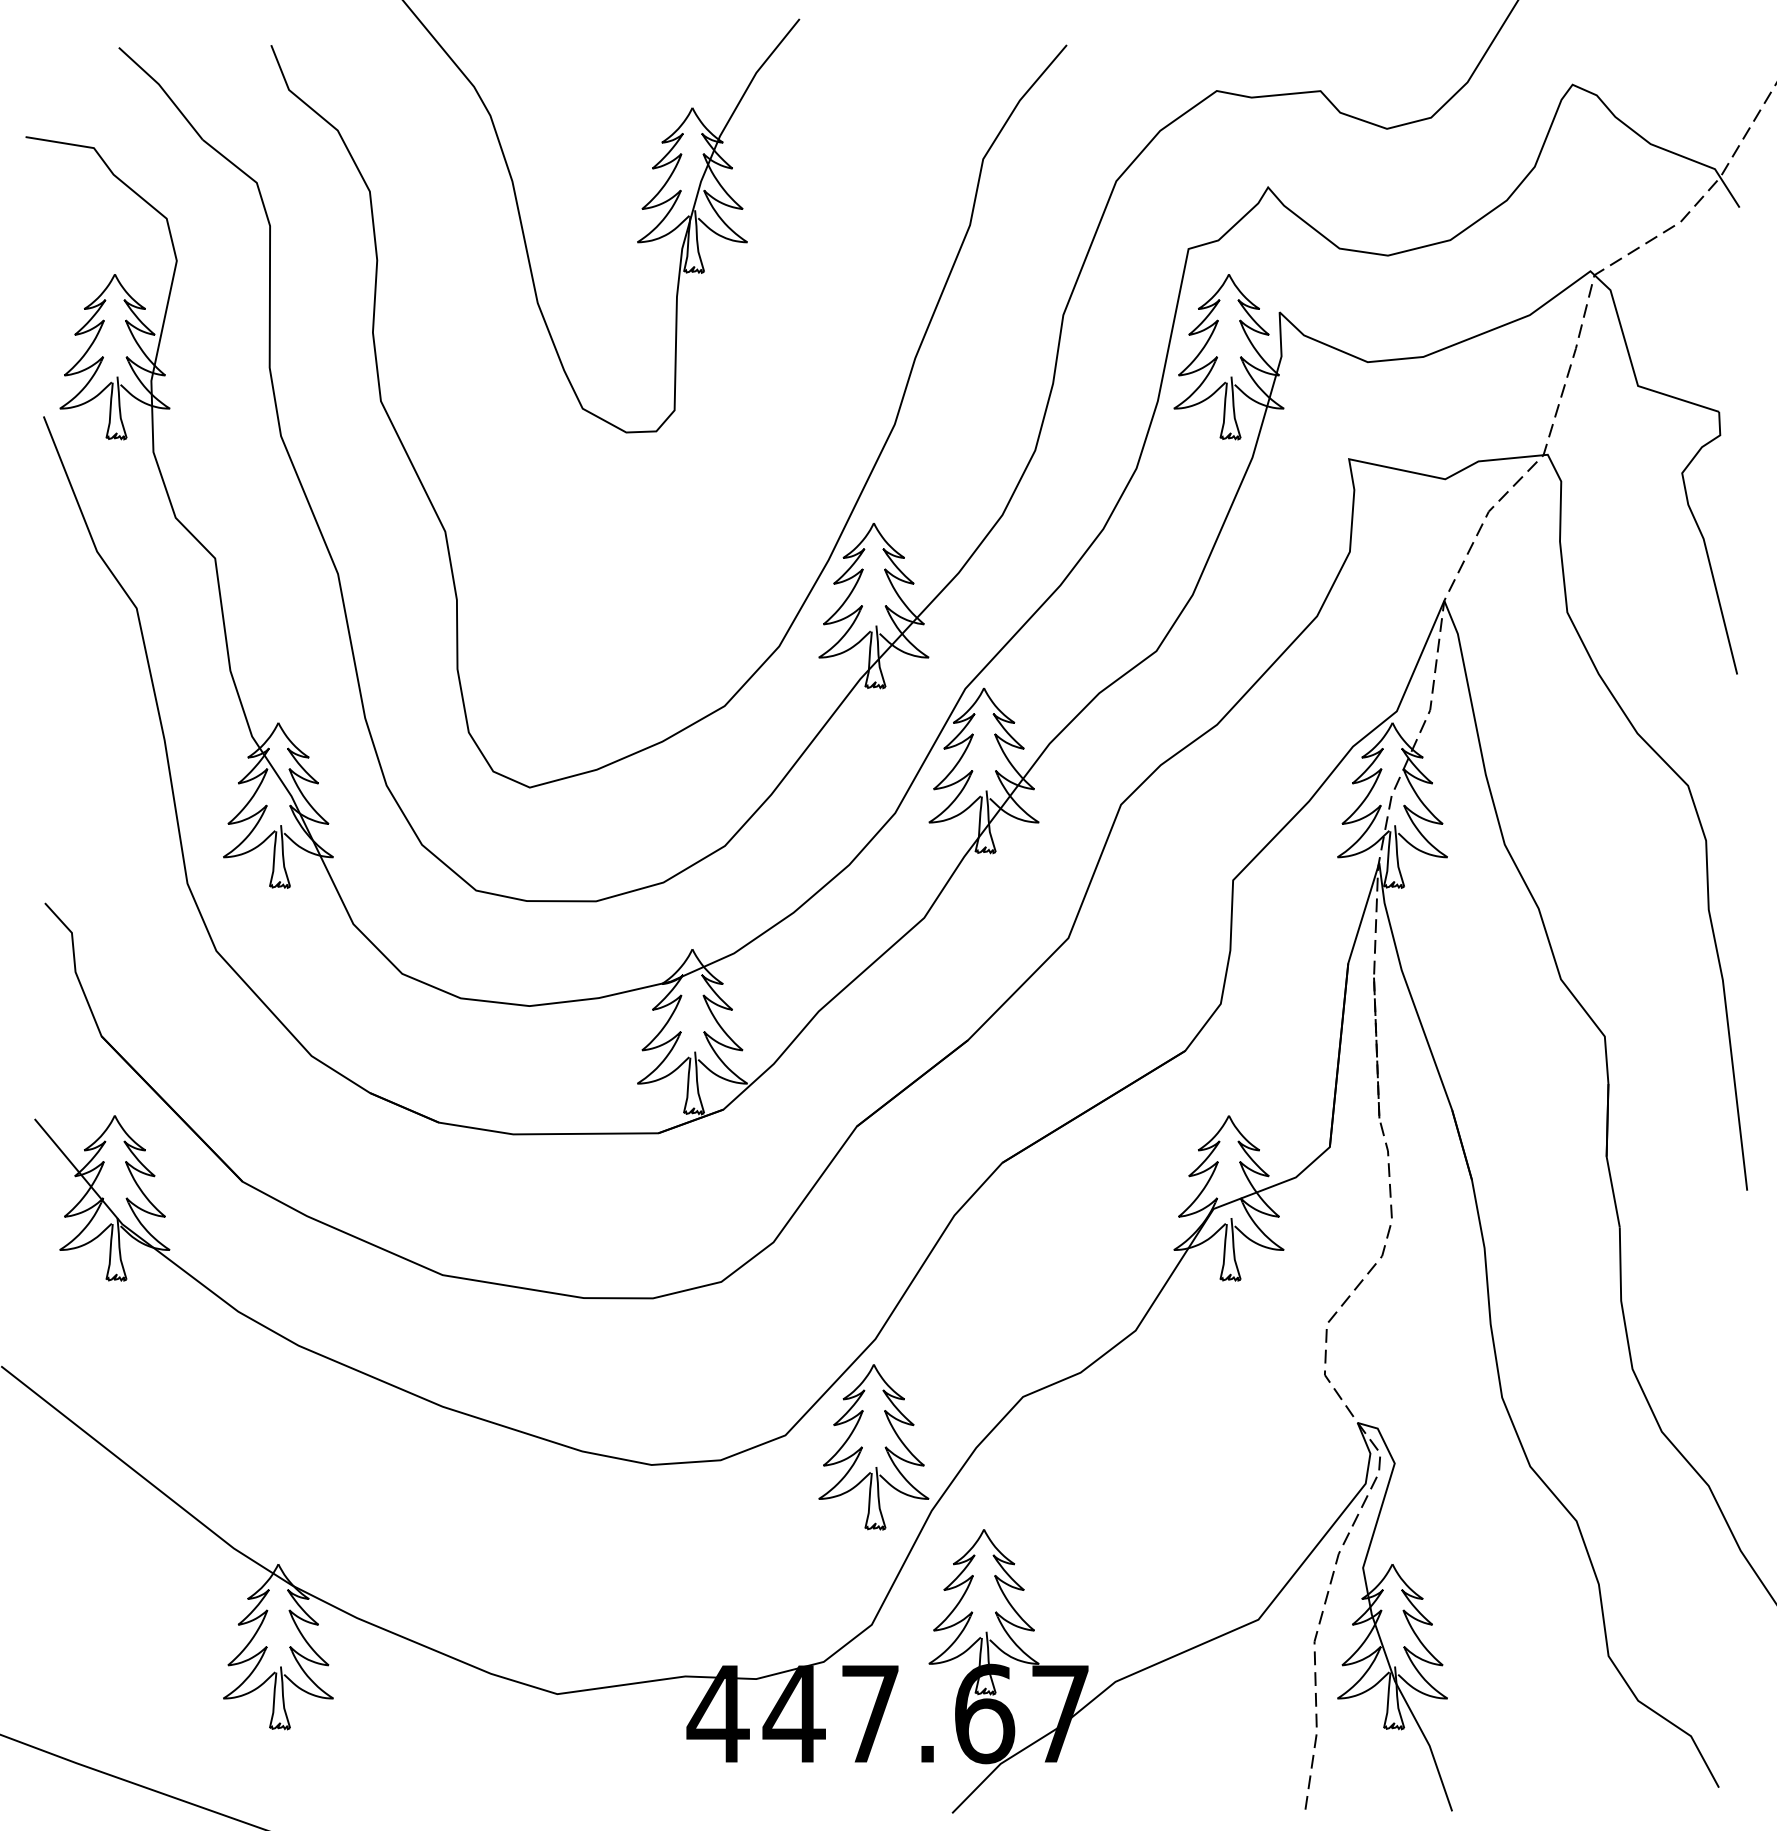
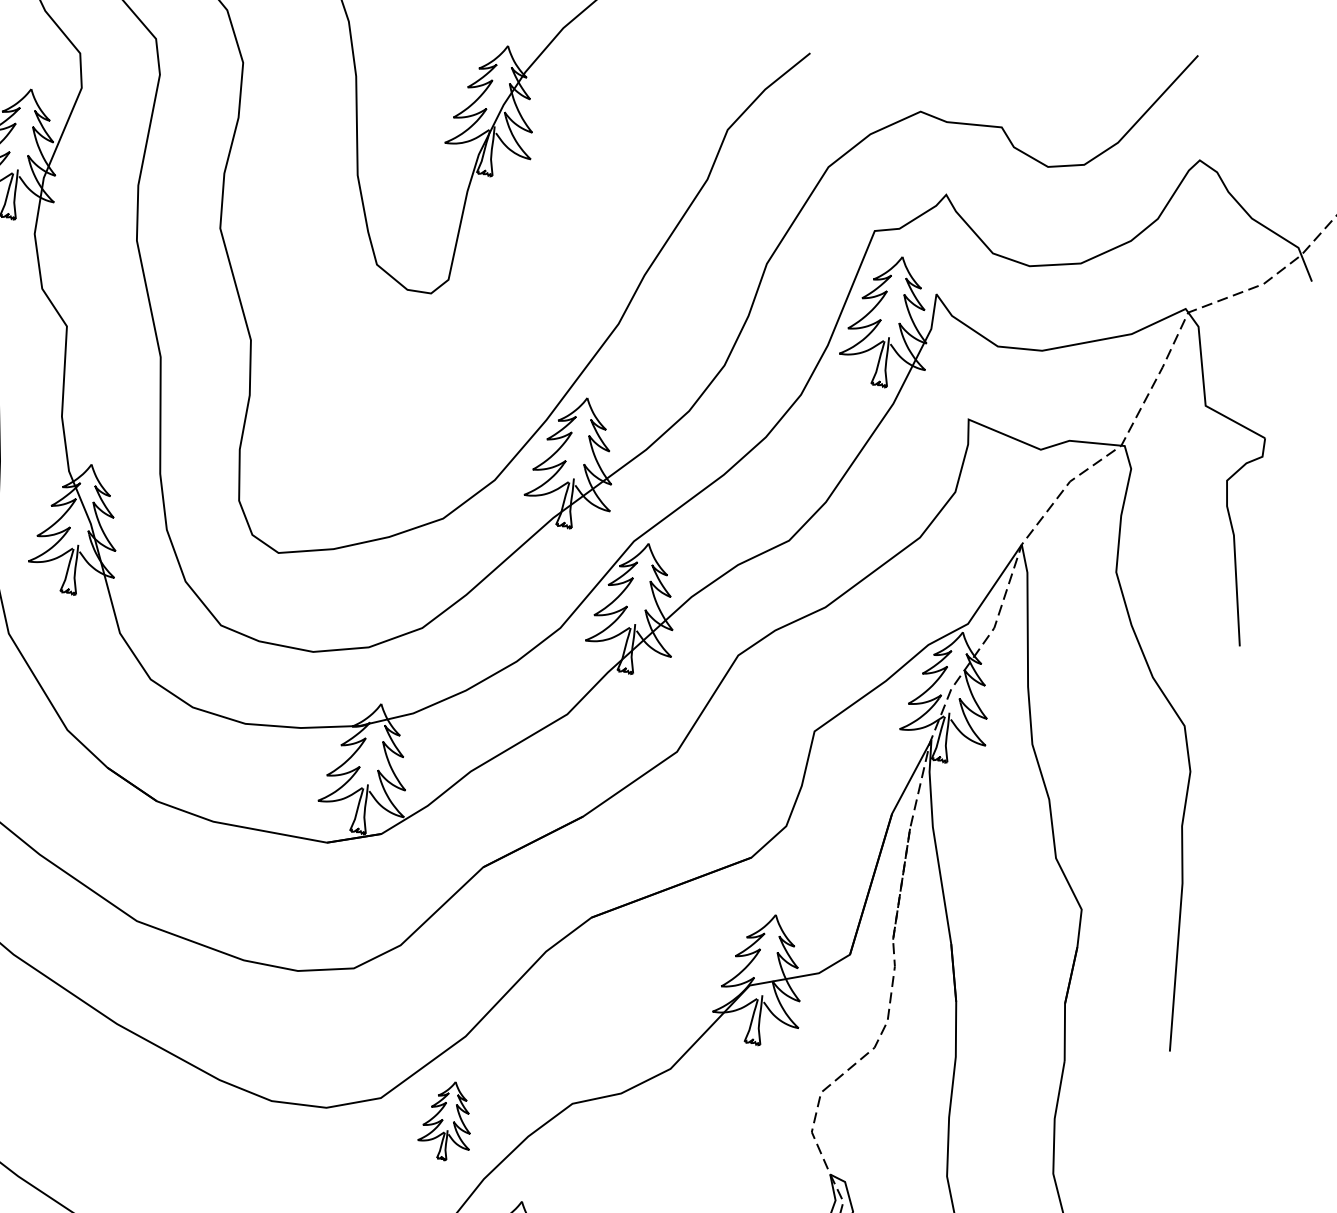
part: (873, 1447) -> (447, 1120), size x0.6

